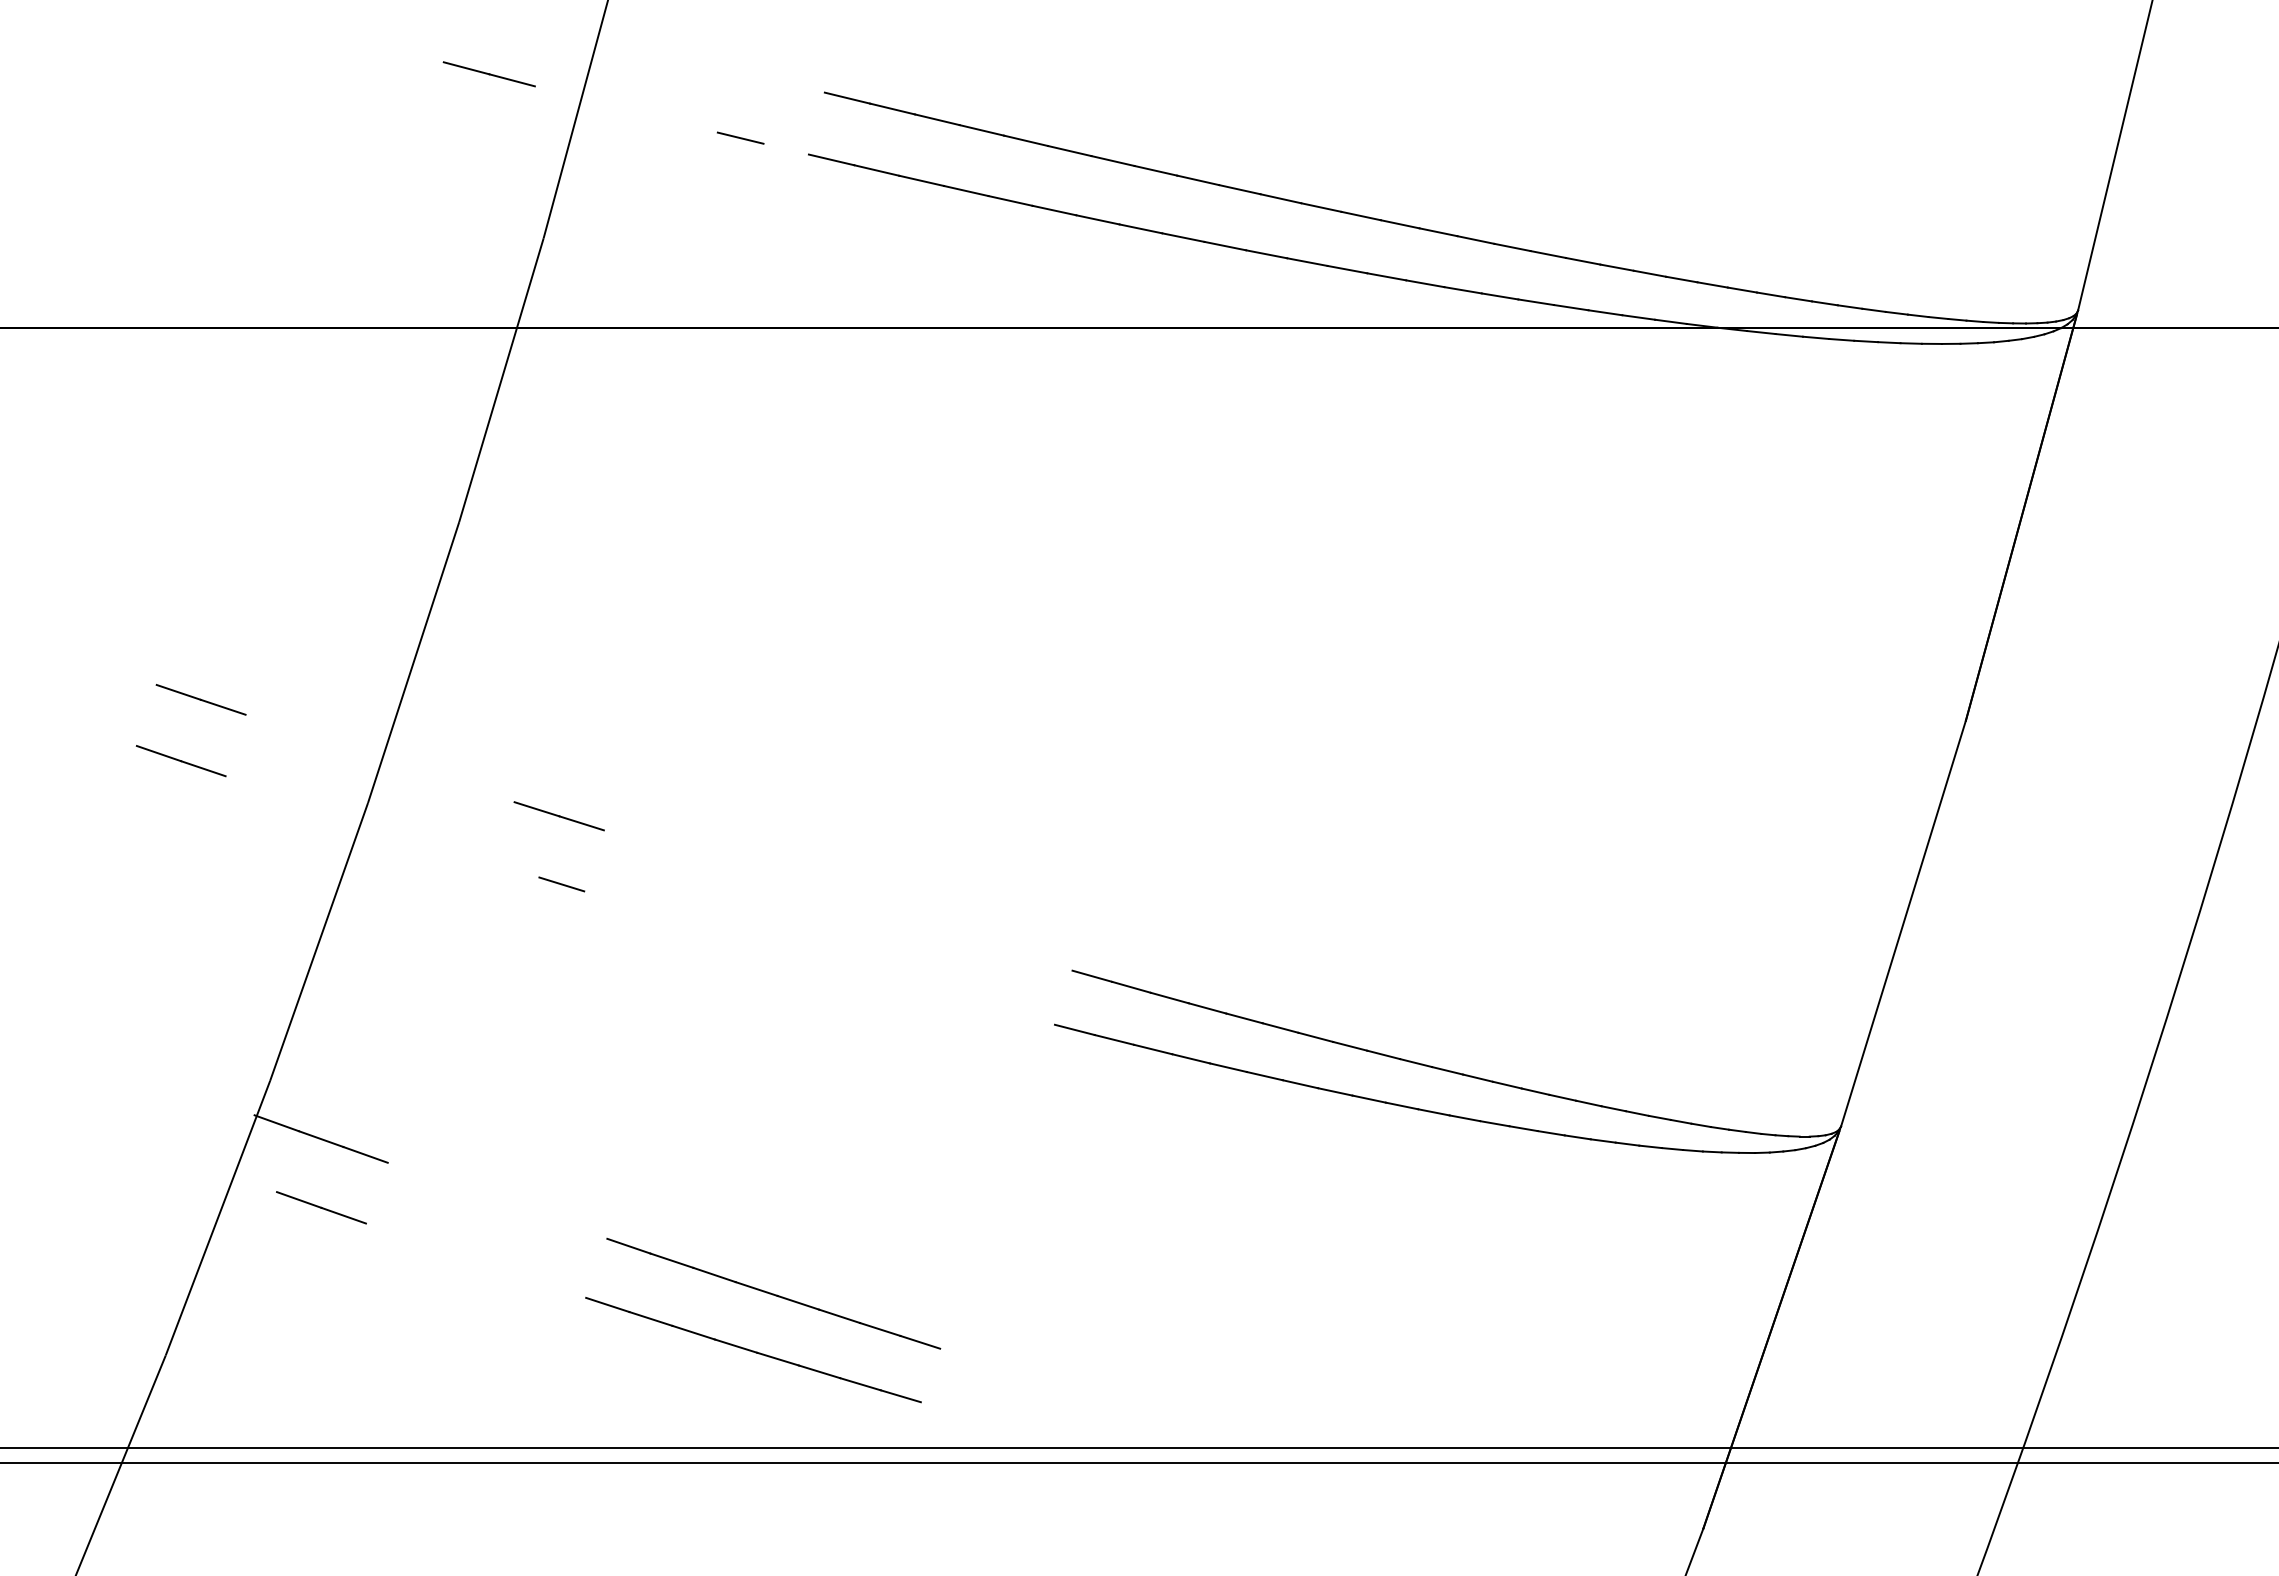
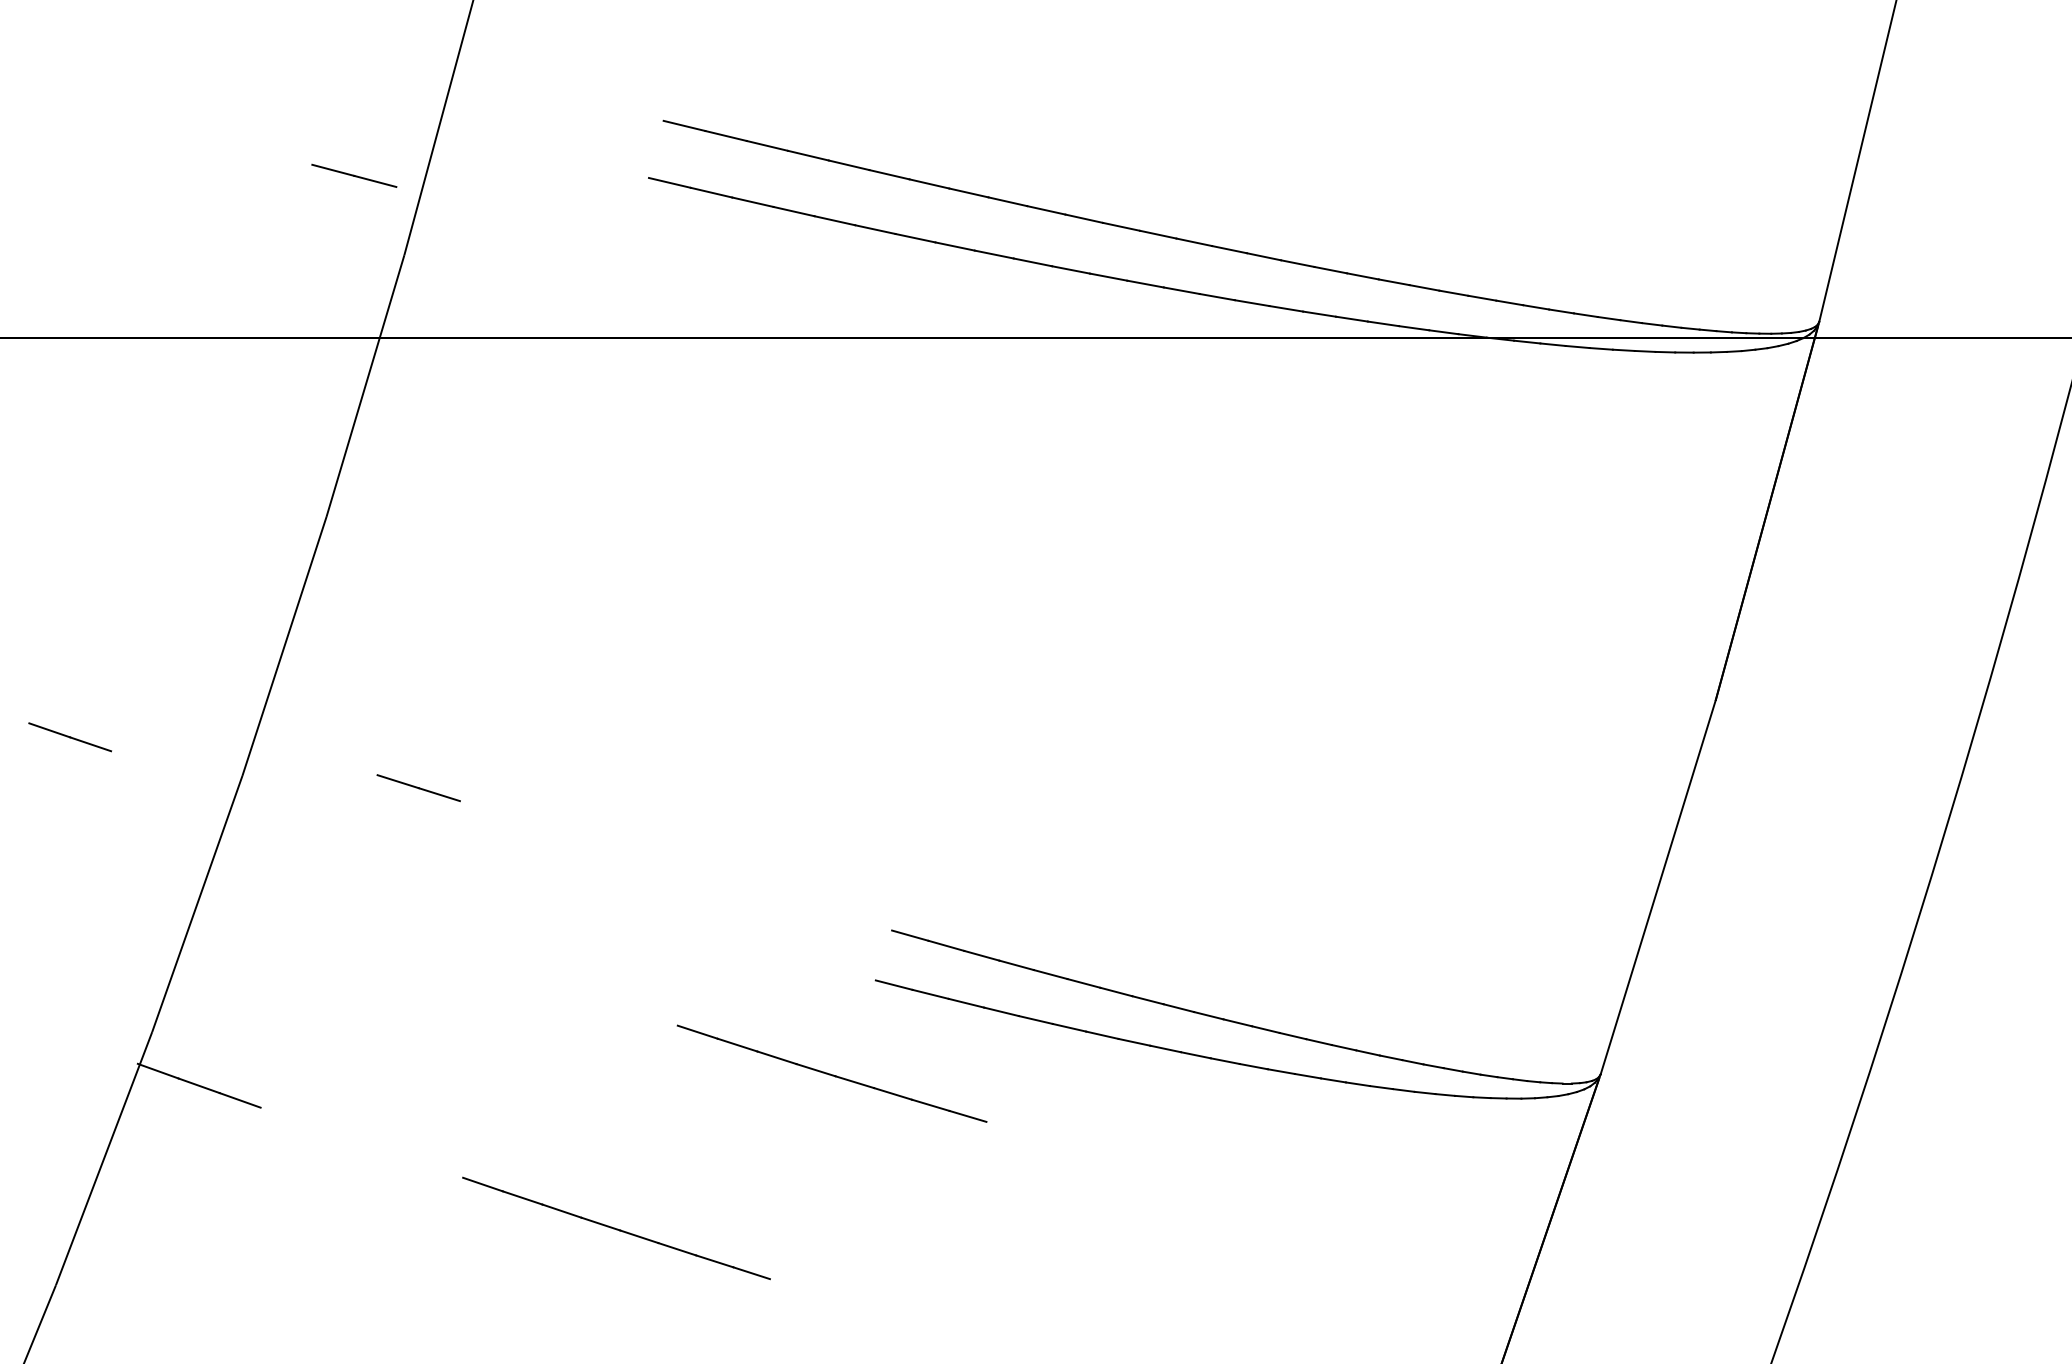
line: (488, 74) -> (353, 176), moved
line: (740, 137) -> (585, 162), removed
line: (200, 699) -> (87, 680), removed
line: (561, 884) -> (420, 851), removed
line: (321, 1207) -> (199, 1148), removed
part: (753, 1350) -> (832, 1074), moved

